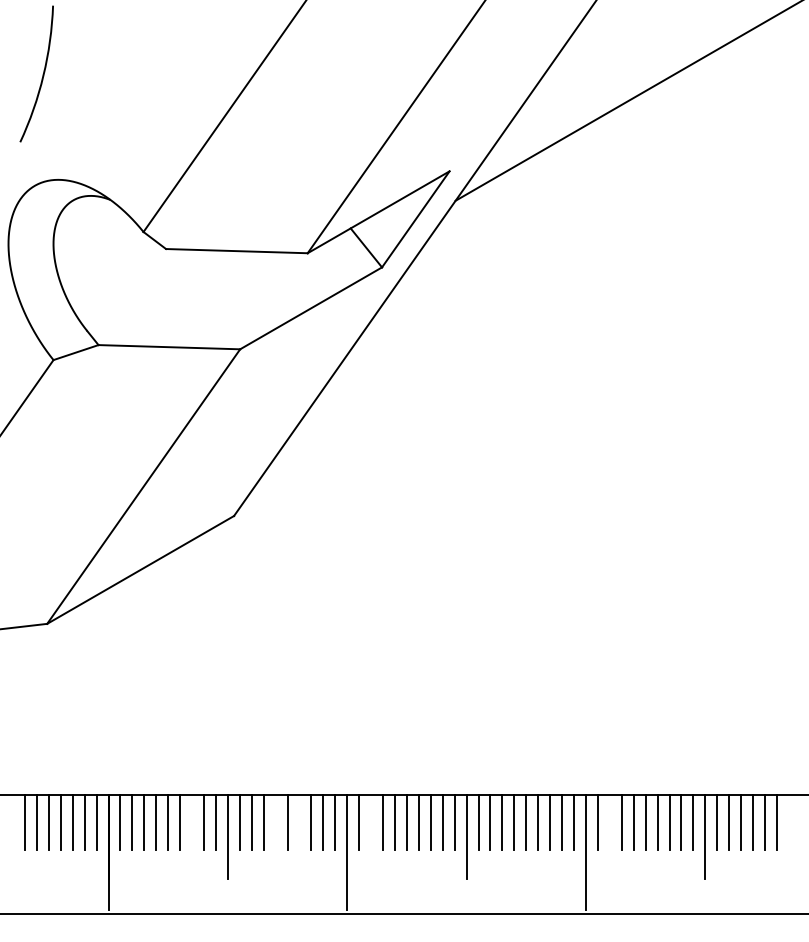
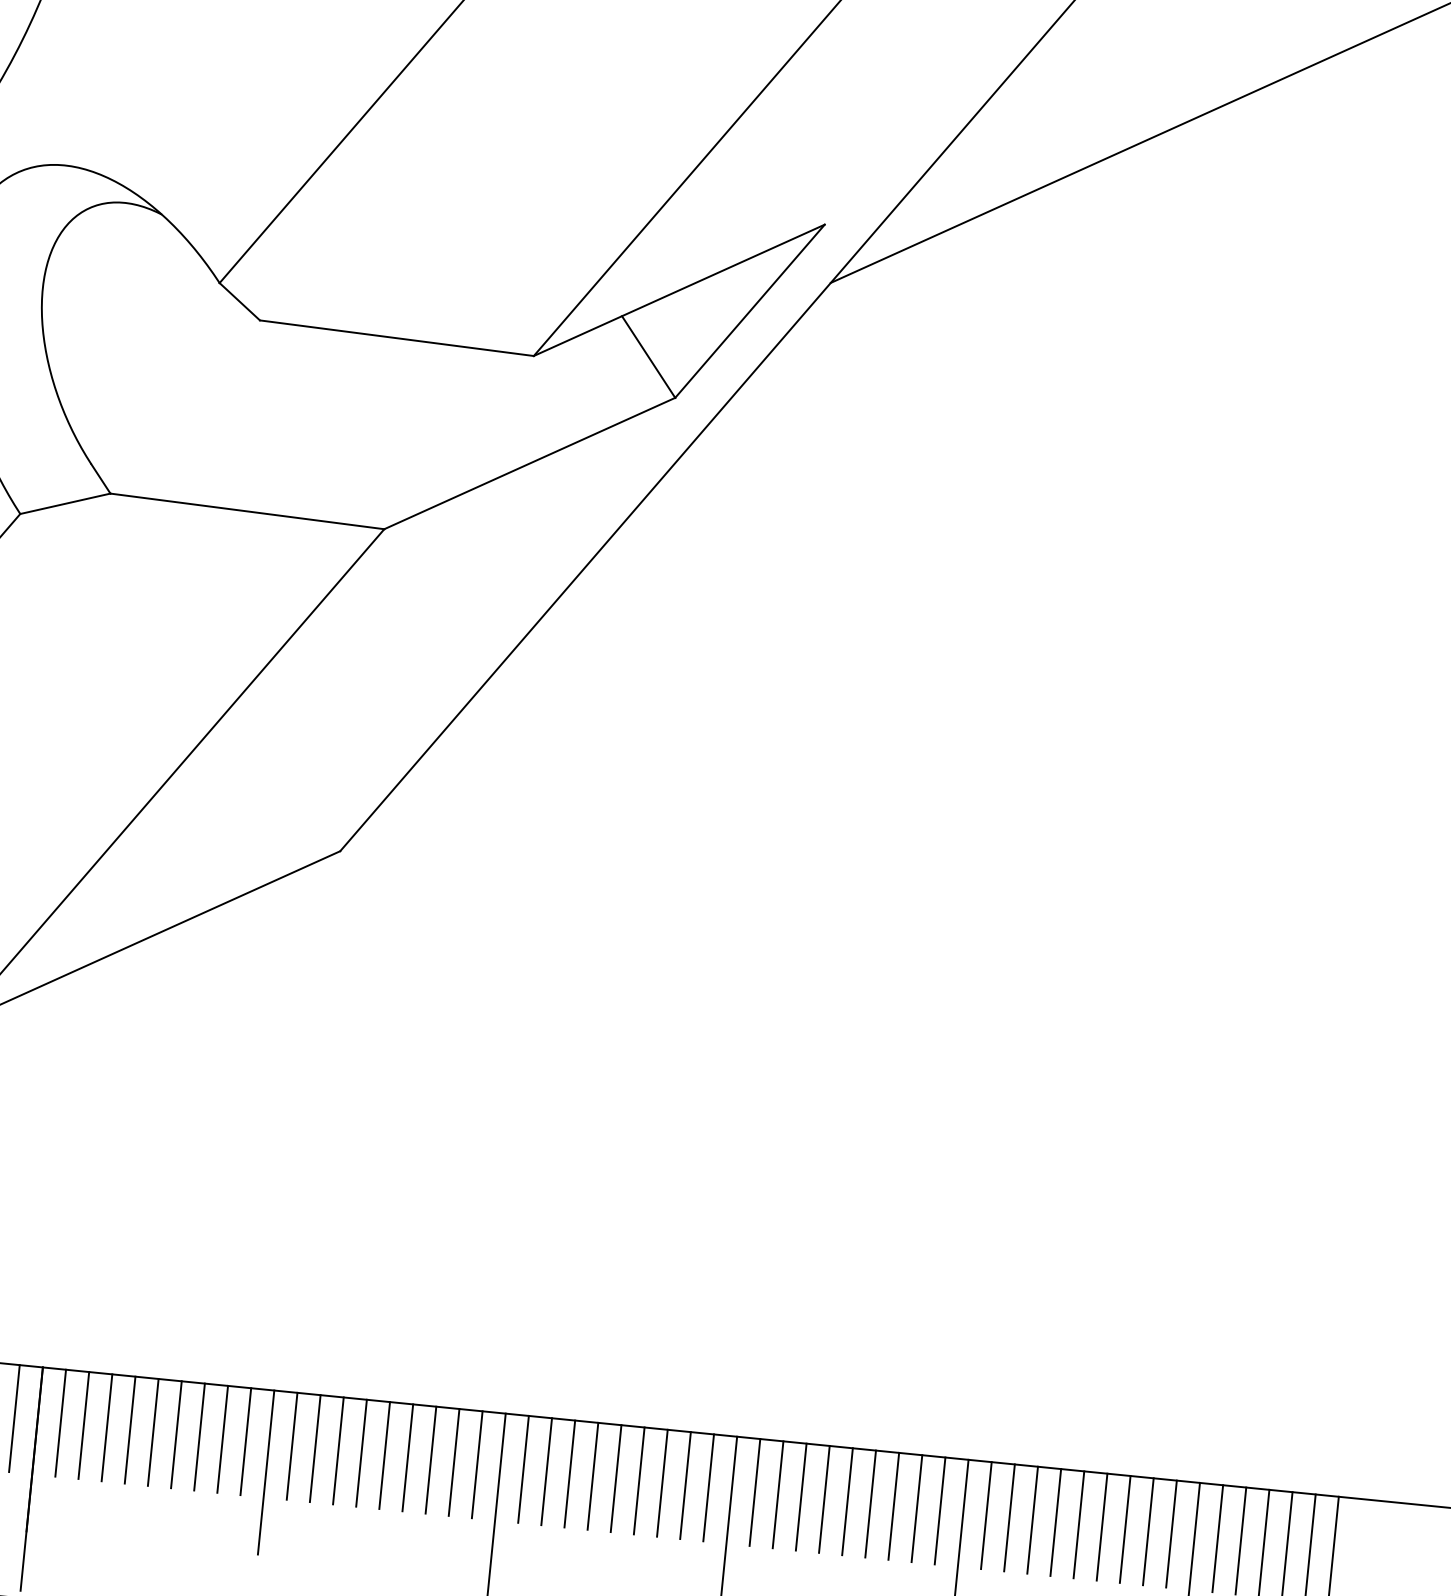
line: (192, 821) -> (200, 1435), added
line: (275, 821) -> (361, 1451), added
line: (299, 821) -> (407, 1456), added
line: (371, 821) -> (547, 1470), added
line: (609, 821) -> (1009, 1516), added

